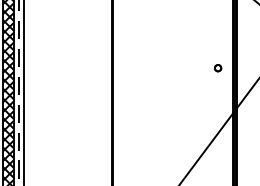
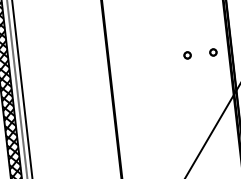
part: (192, 68) -> (188, 55), added

